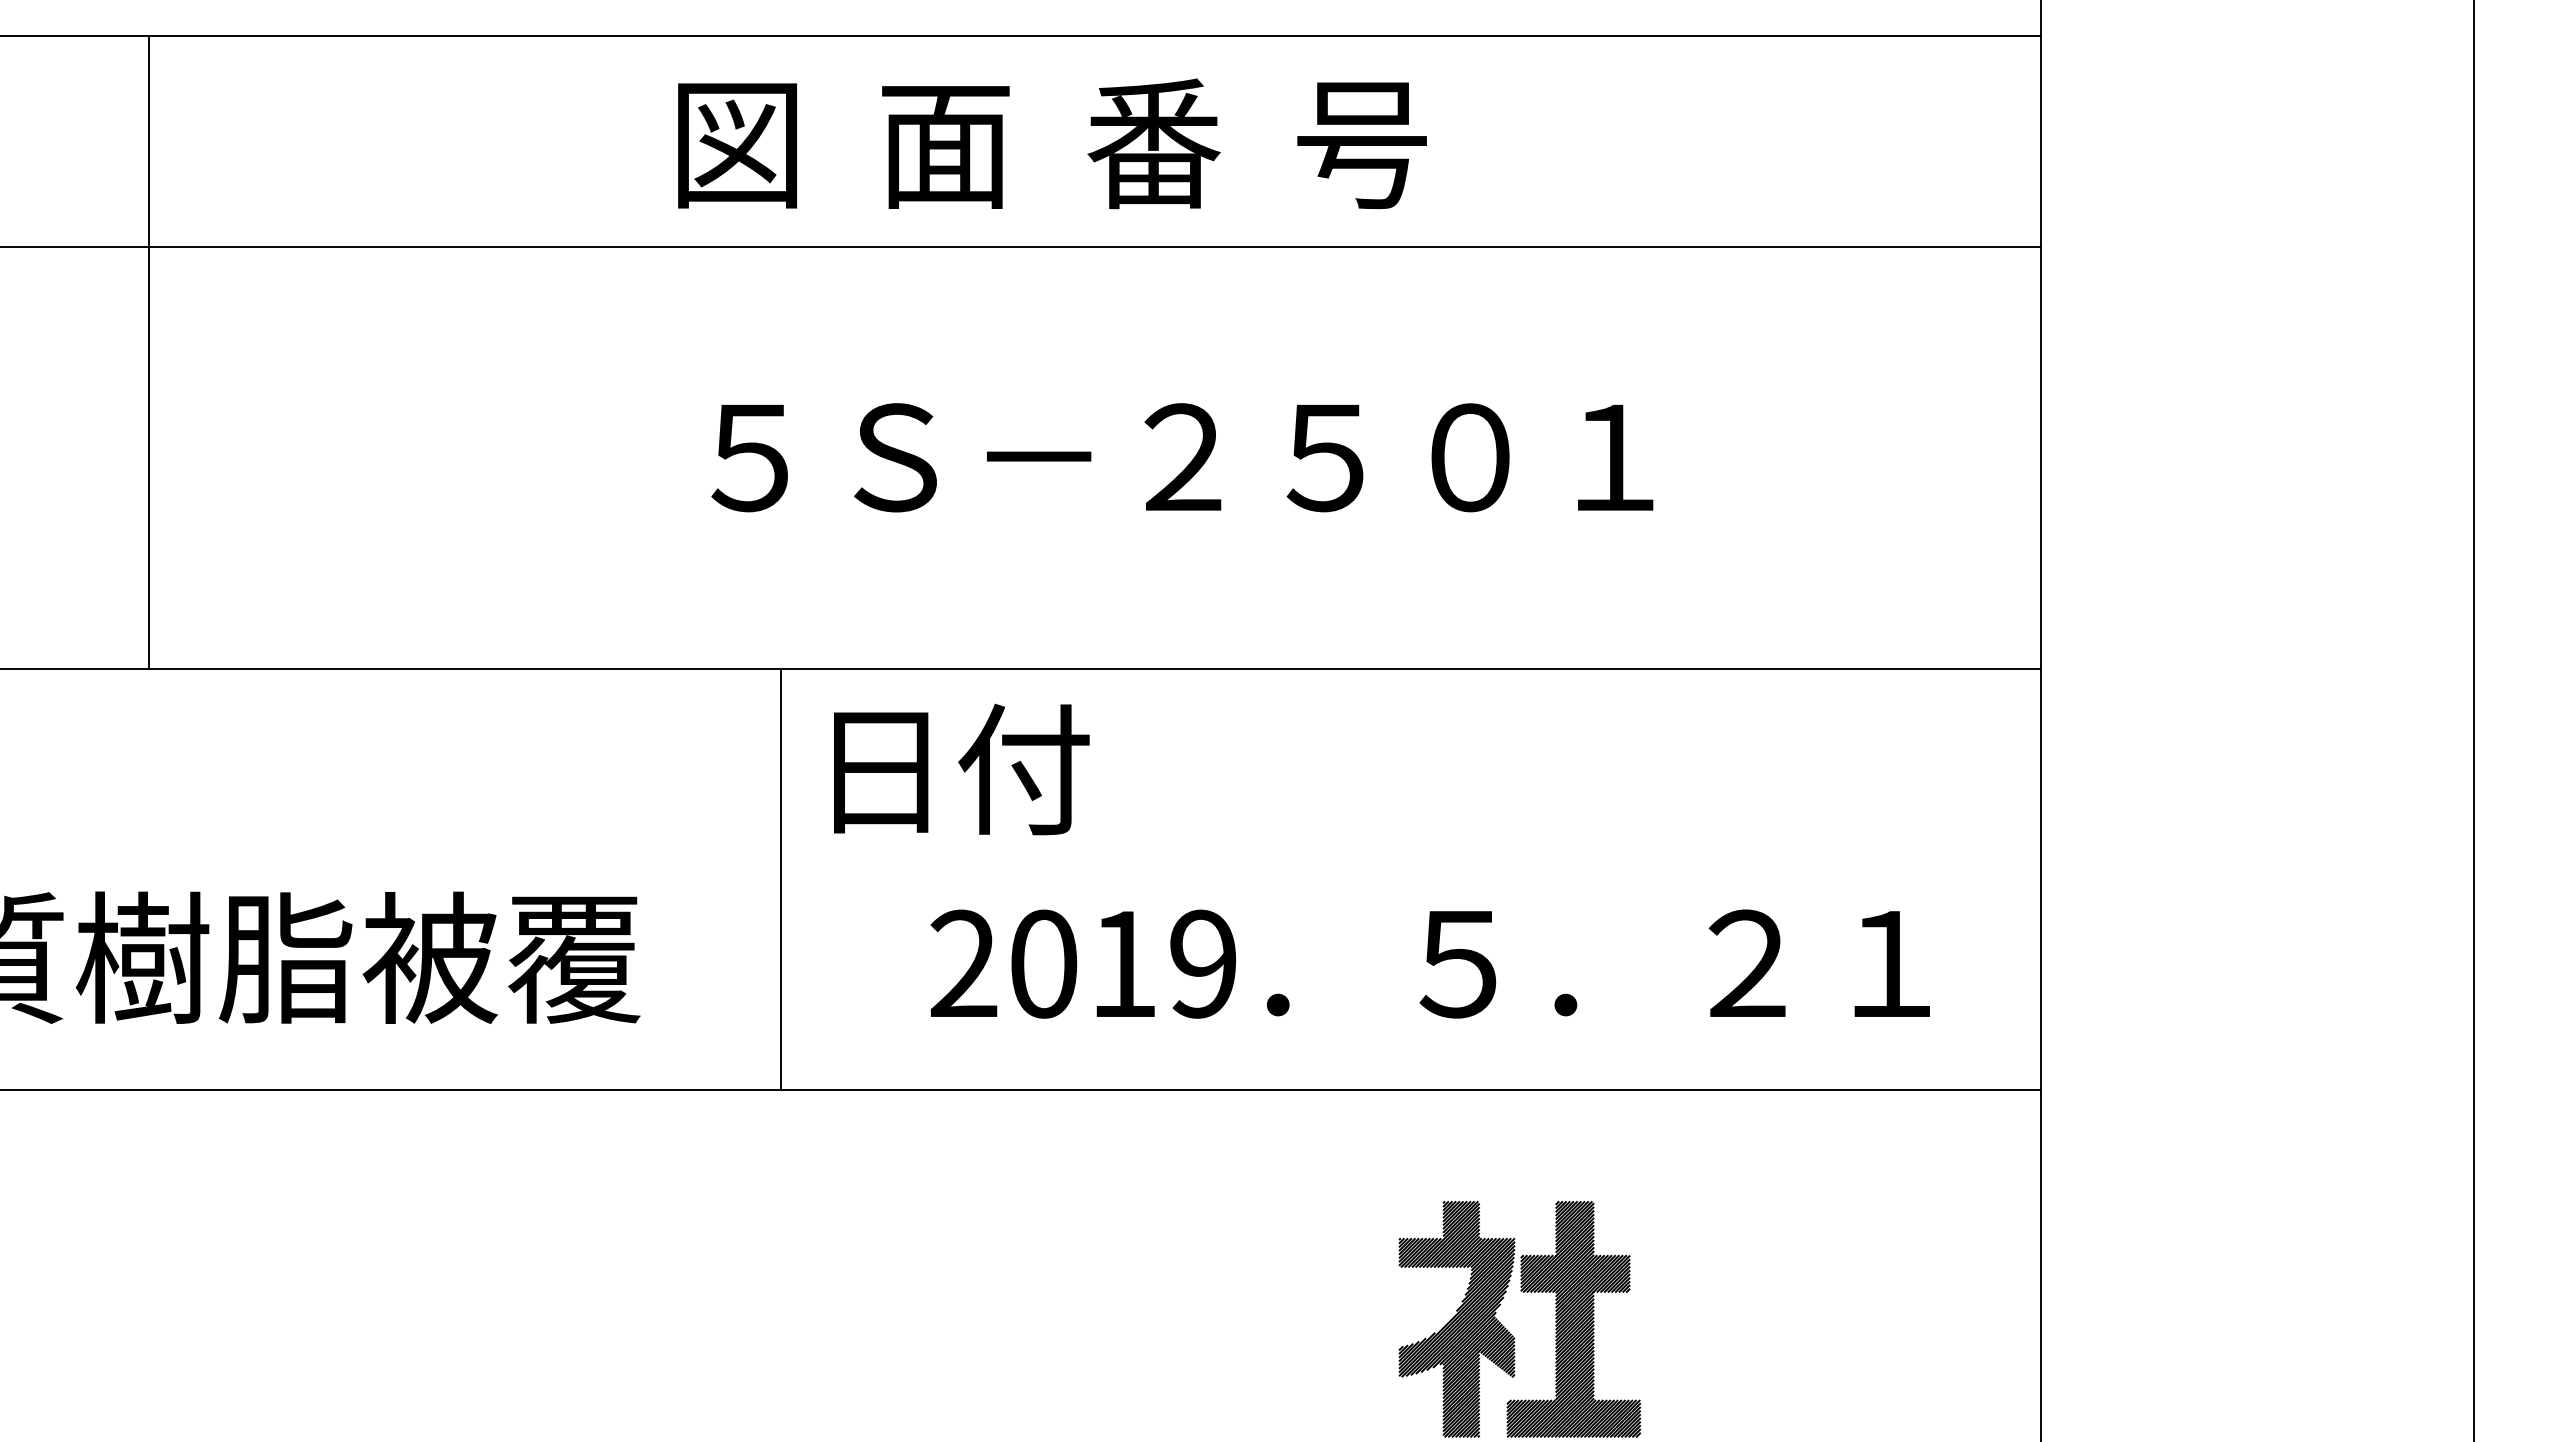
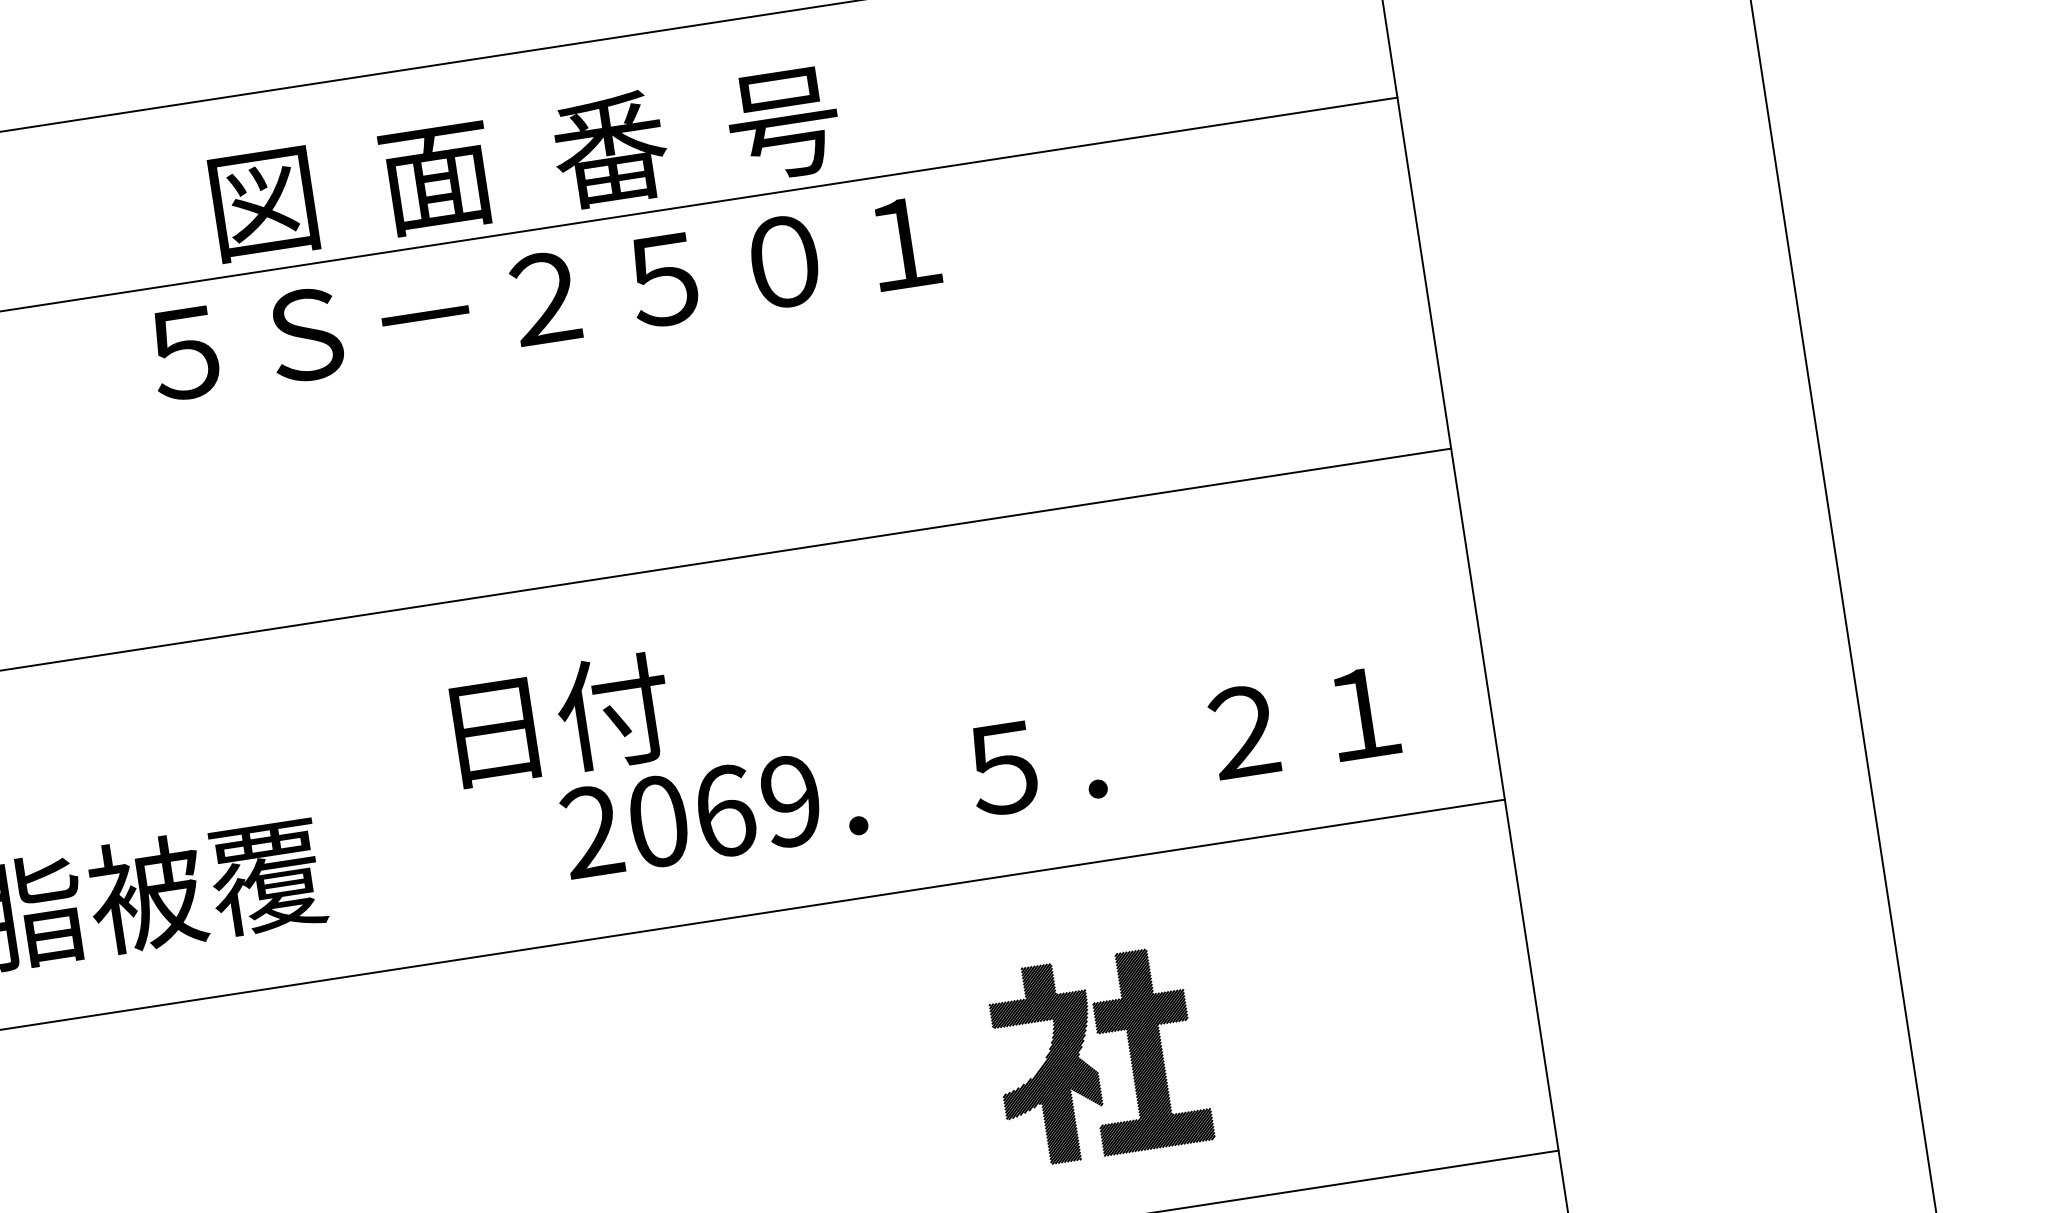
text: (1052, 143) -> (525, 162), moved
text: (1182, 457) -> (544, 298), moved
text: (961, 769) -> (561, 719), moved
line: (781, 879) -> (429, 784), removed
text: (1124, 963) -> (725, 810), 2019 -> 2069

